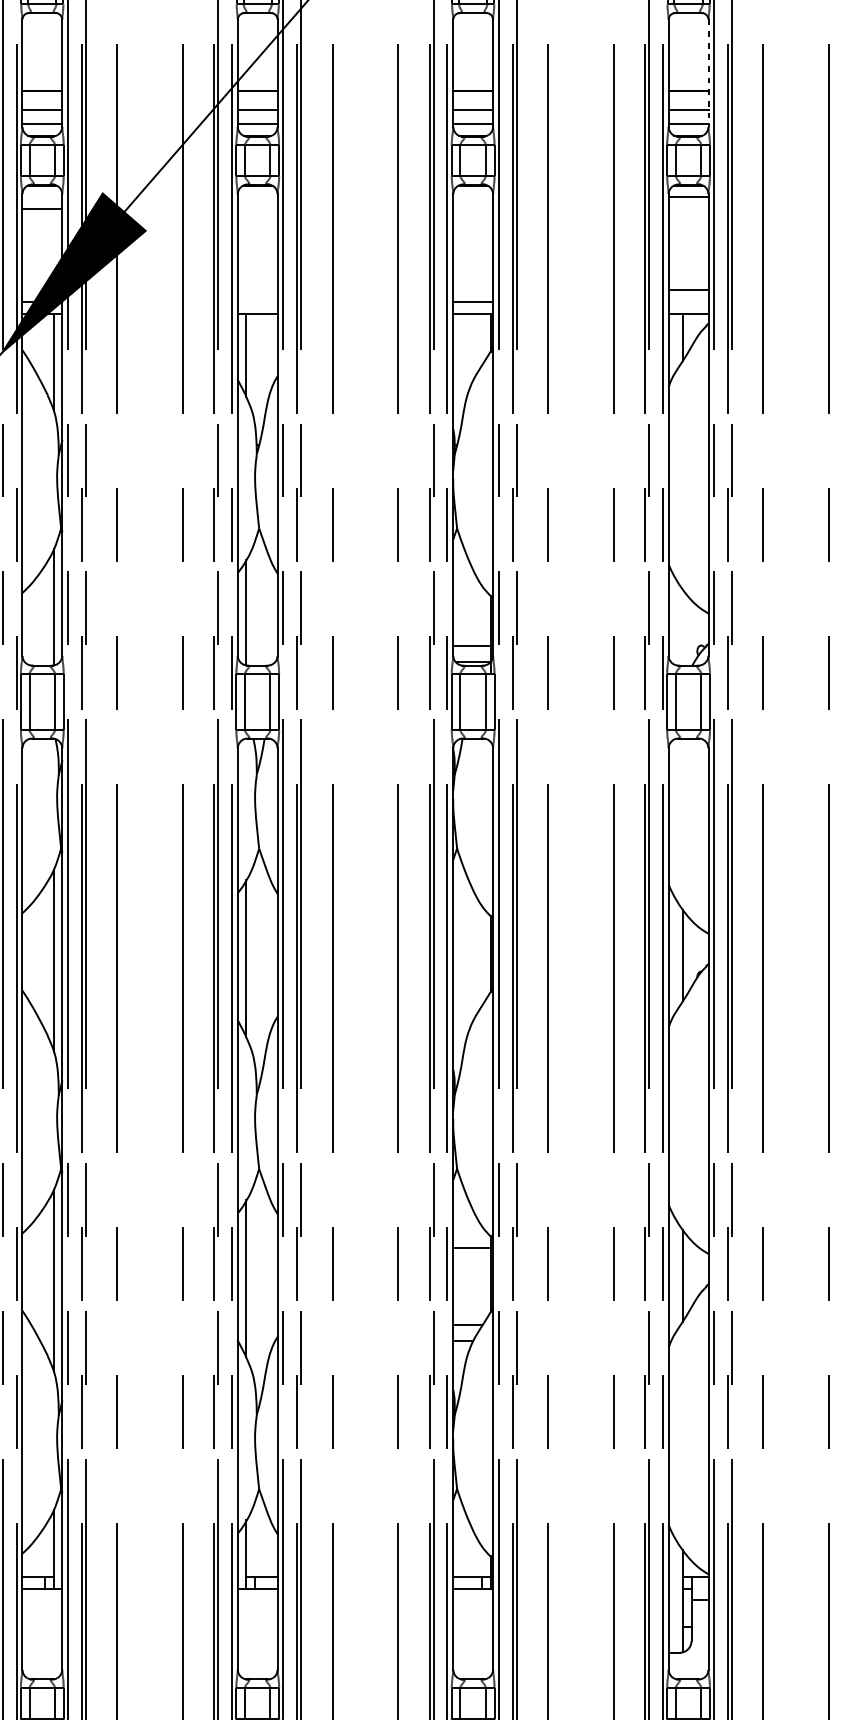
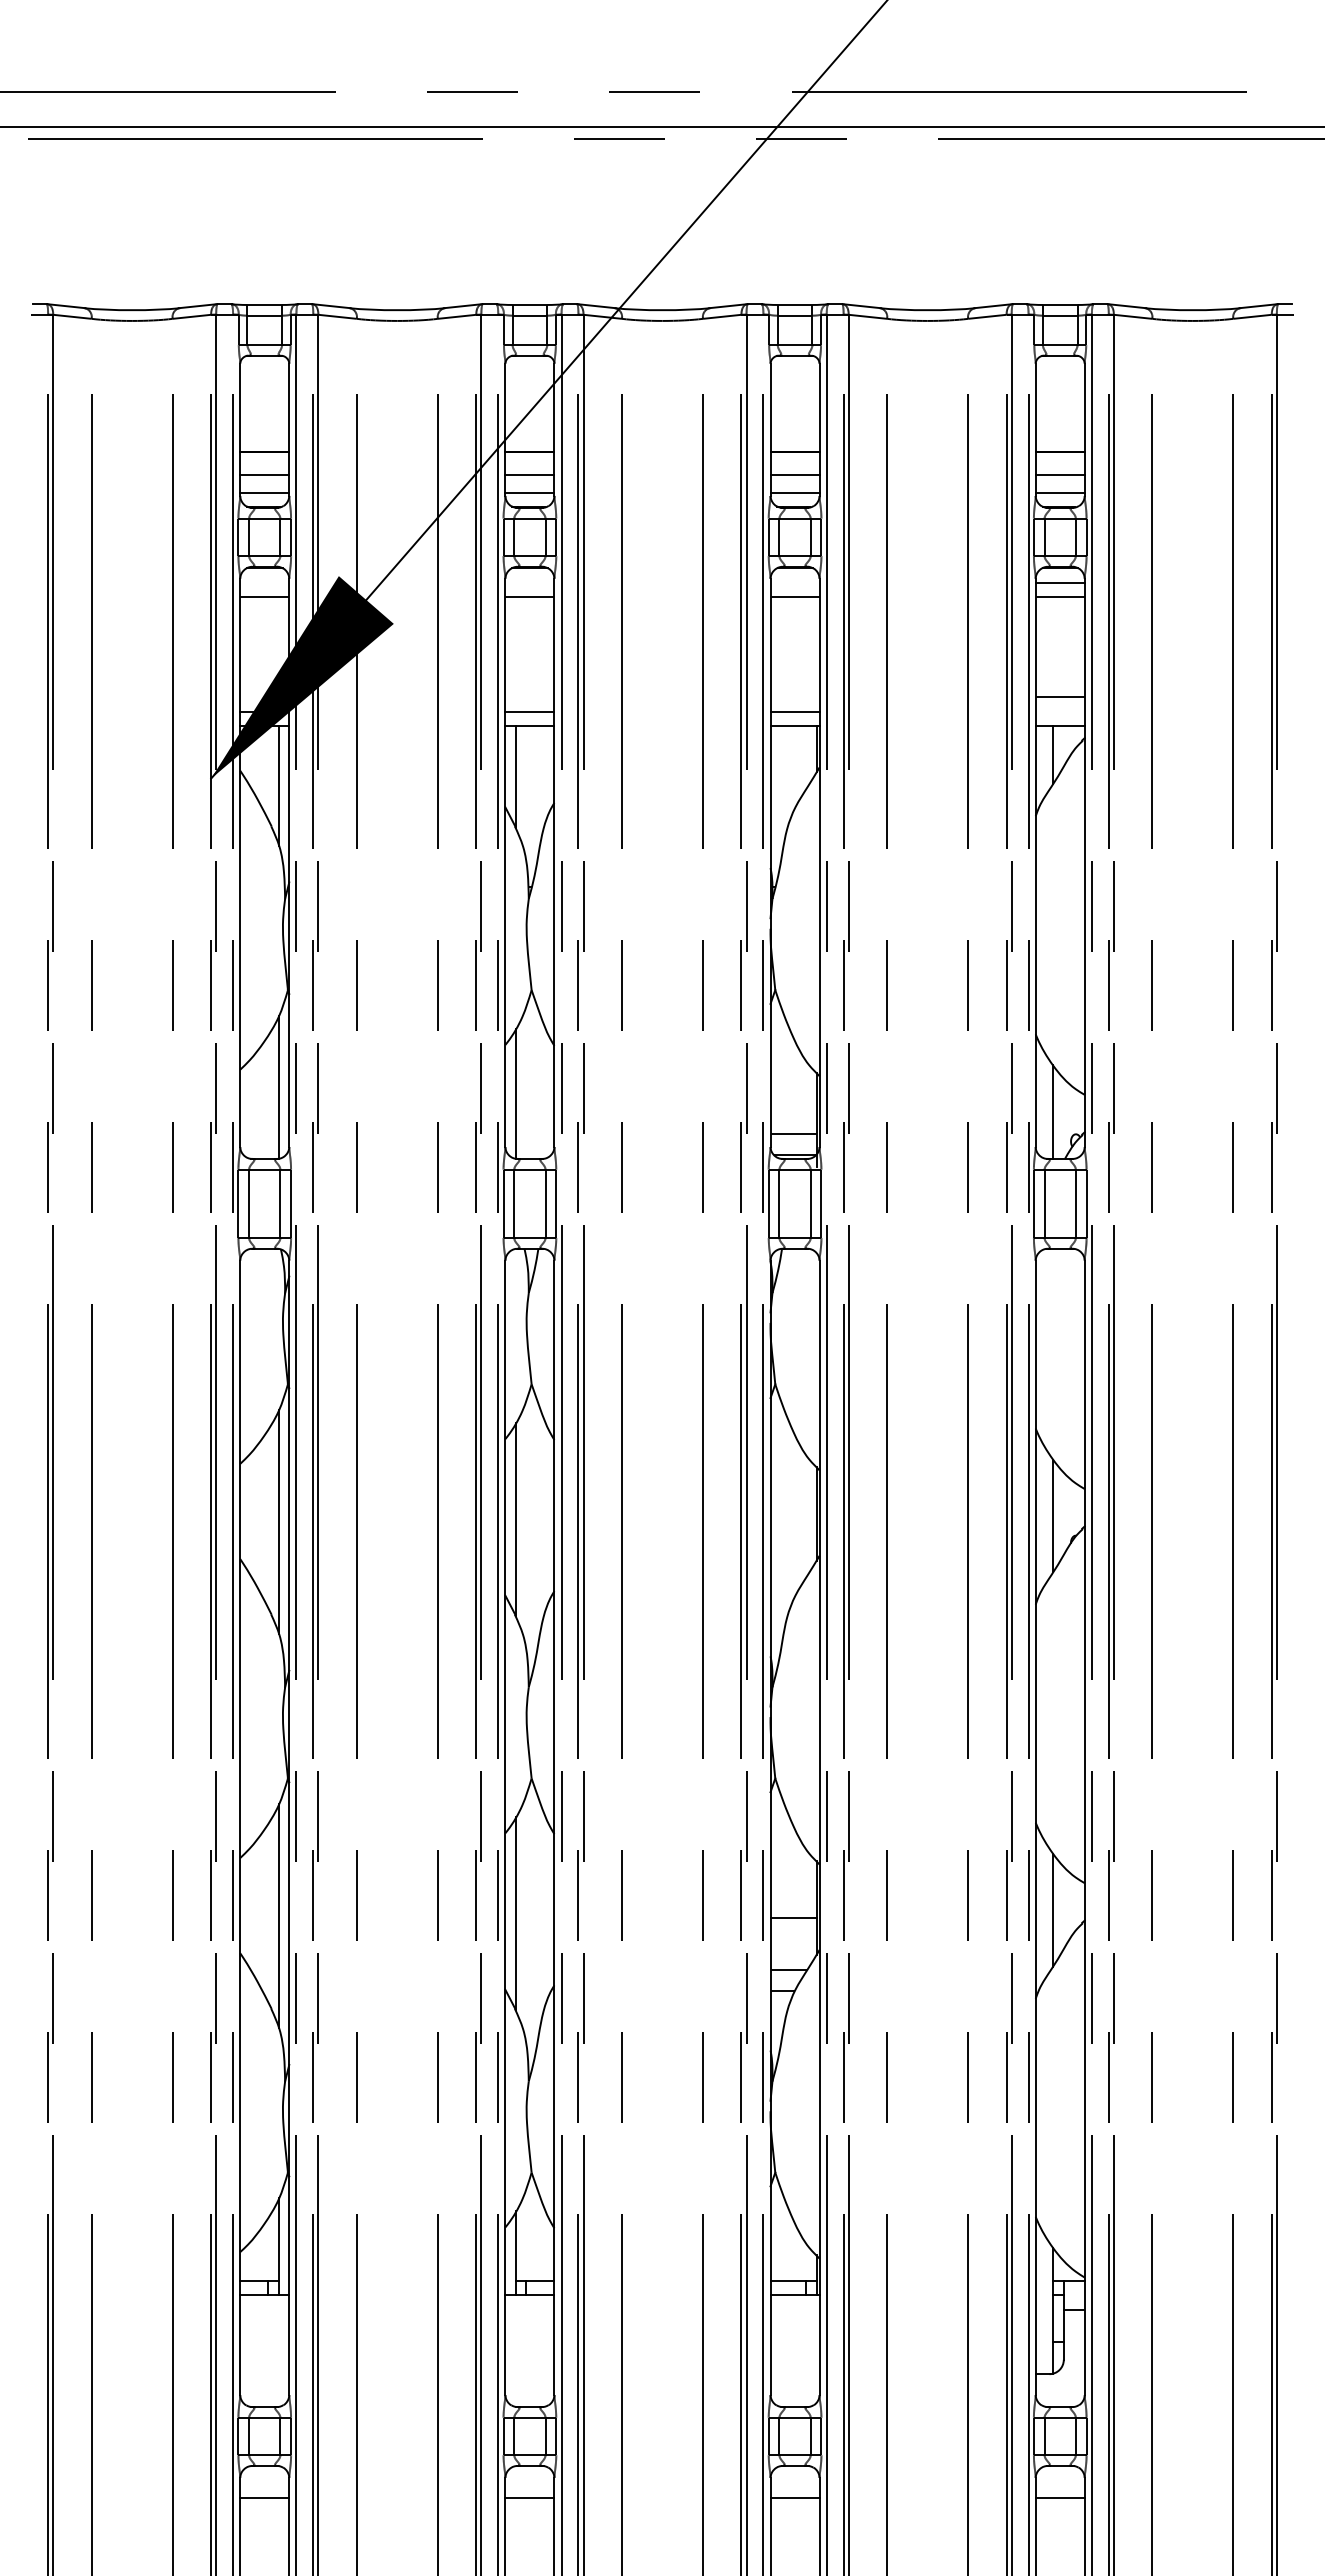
line: (708, 73) -> (1084, 430), dashed -> solid
line: (257, 208) -> (529, 596), added
line: (472, 208) -> (794, 596), added
line: (687, 208) -> (1059, 596), added
line: (257, 302) -> (529, 711), added
line: (683, 627) -> (1053, 1111), added
line: (471, 1248) -> (793, 1918), moved

